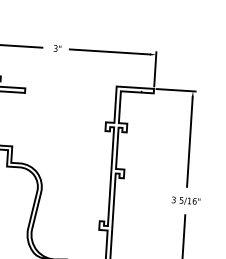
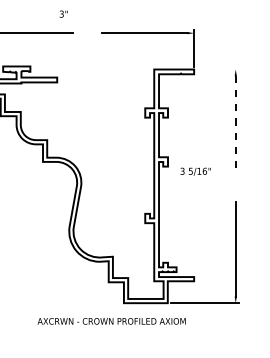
text: (57, 48) -> (63, 13), moved
line: (175, 90) -> (217, 69), removed
line: (189, 141) -> (235, 123), solid -> dashed
text: (185, 200) -> (195, 171), moved

